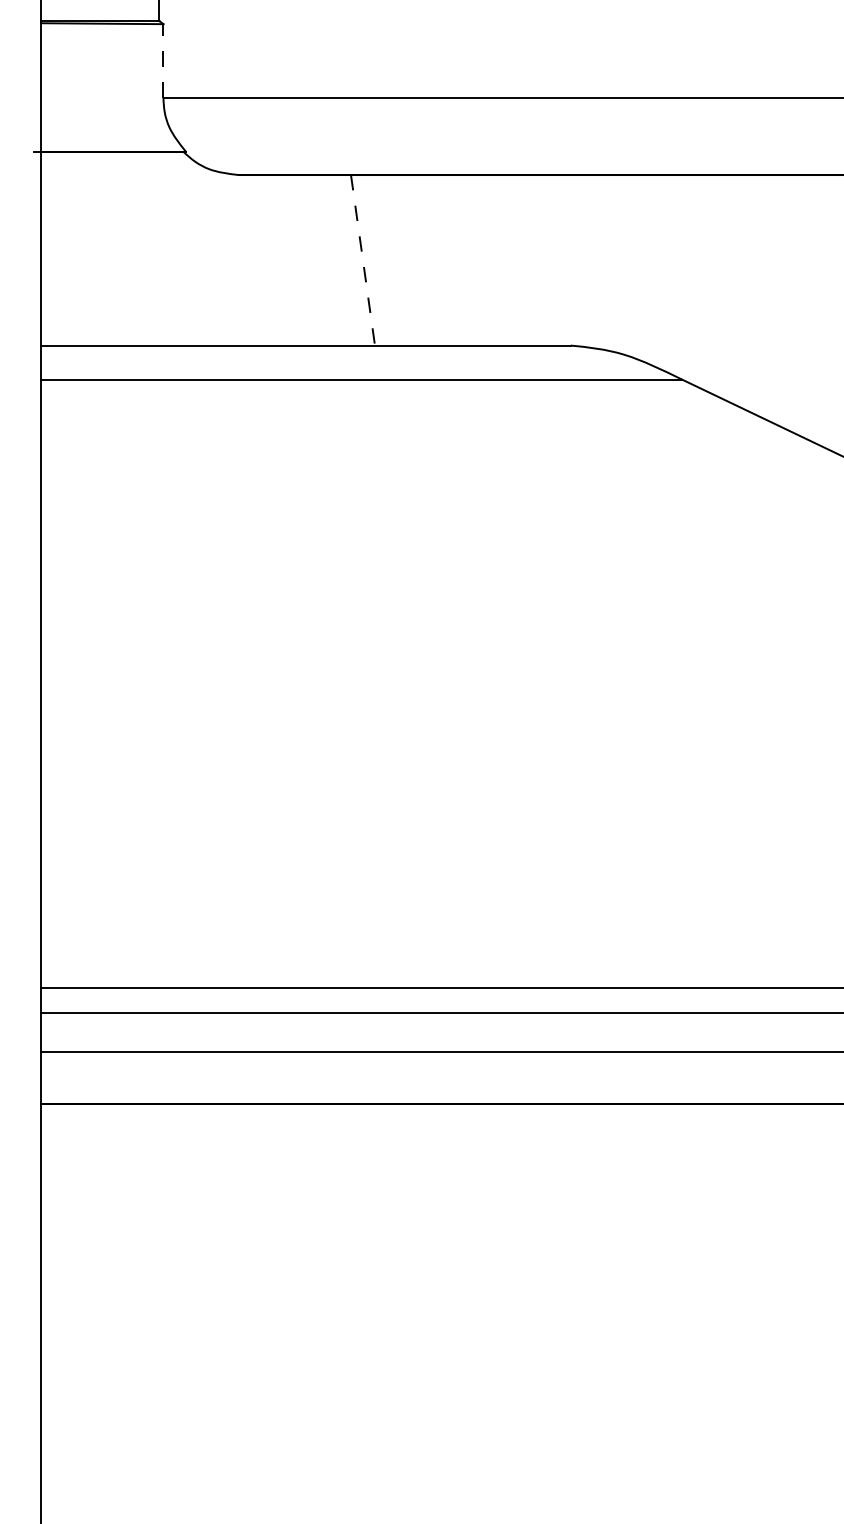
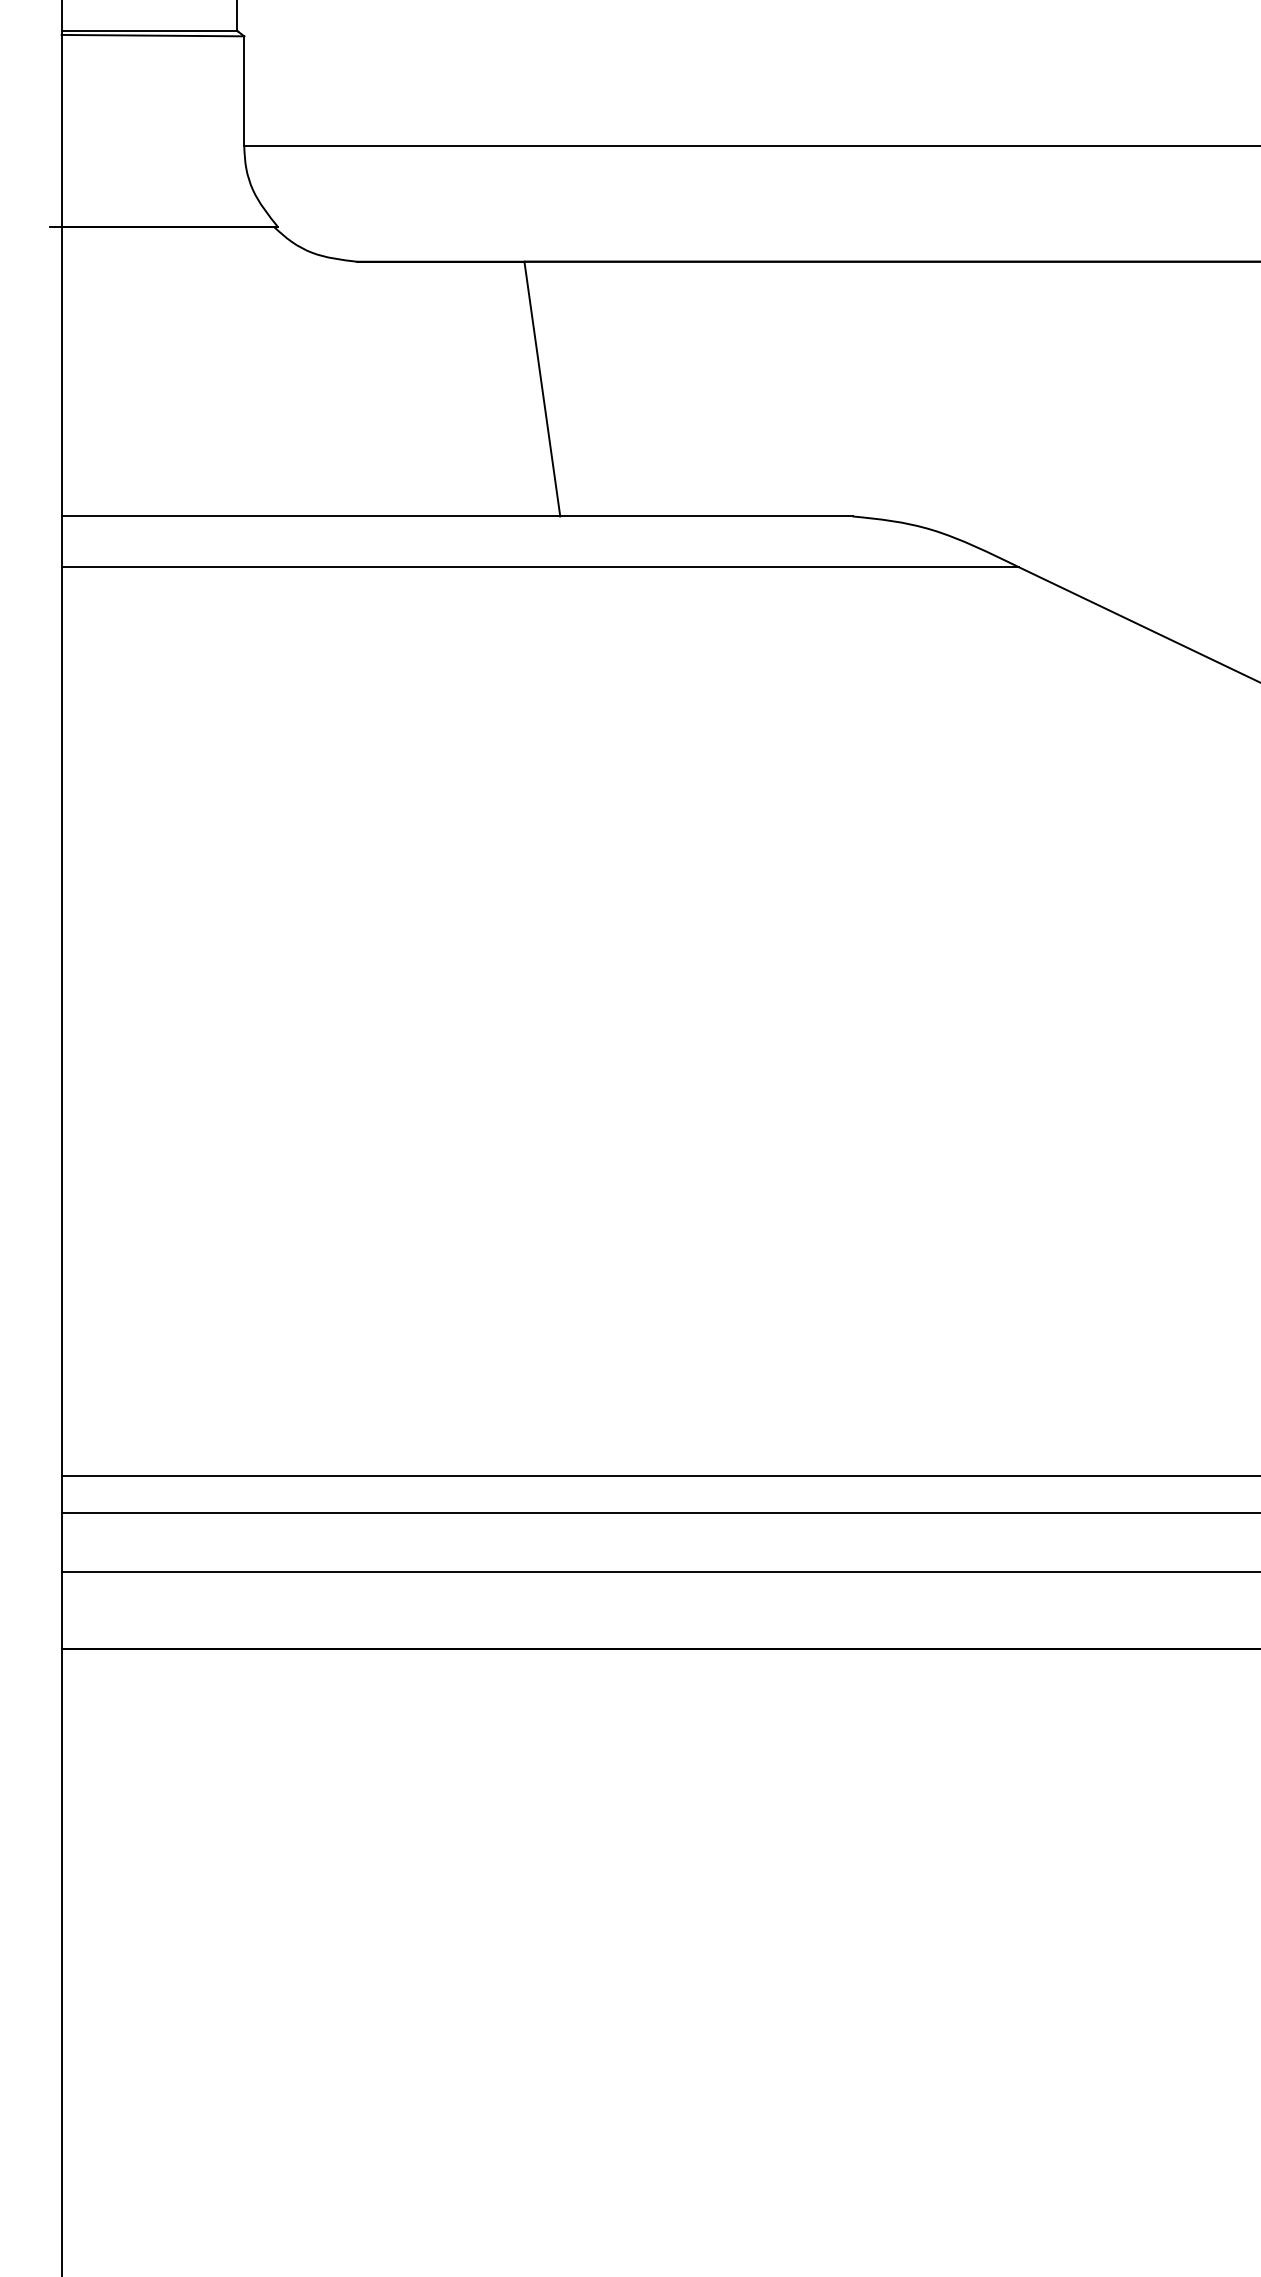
line: (163, 60) -> (244, 90), dashed -> solid
line: (363, 260) -> (543, 389), dashed -> solid

